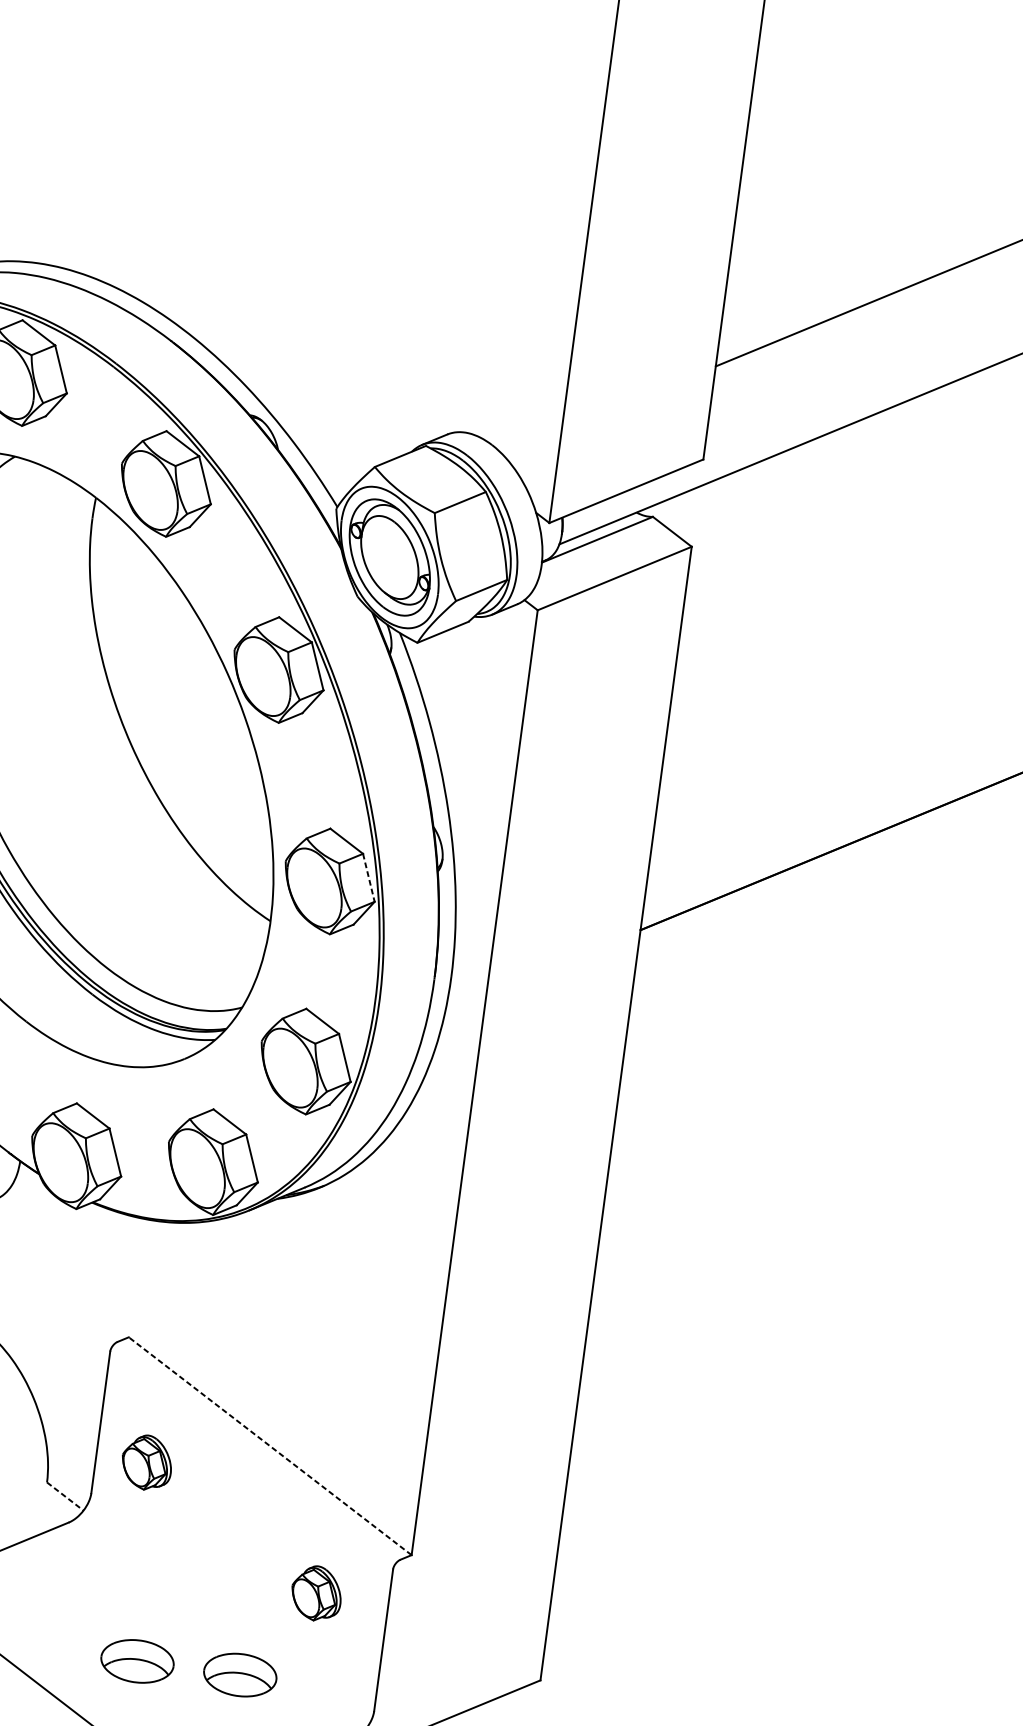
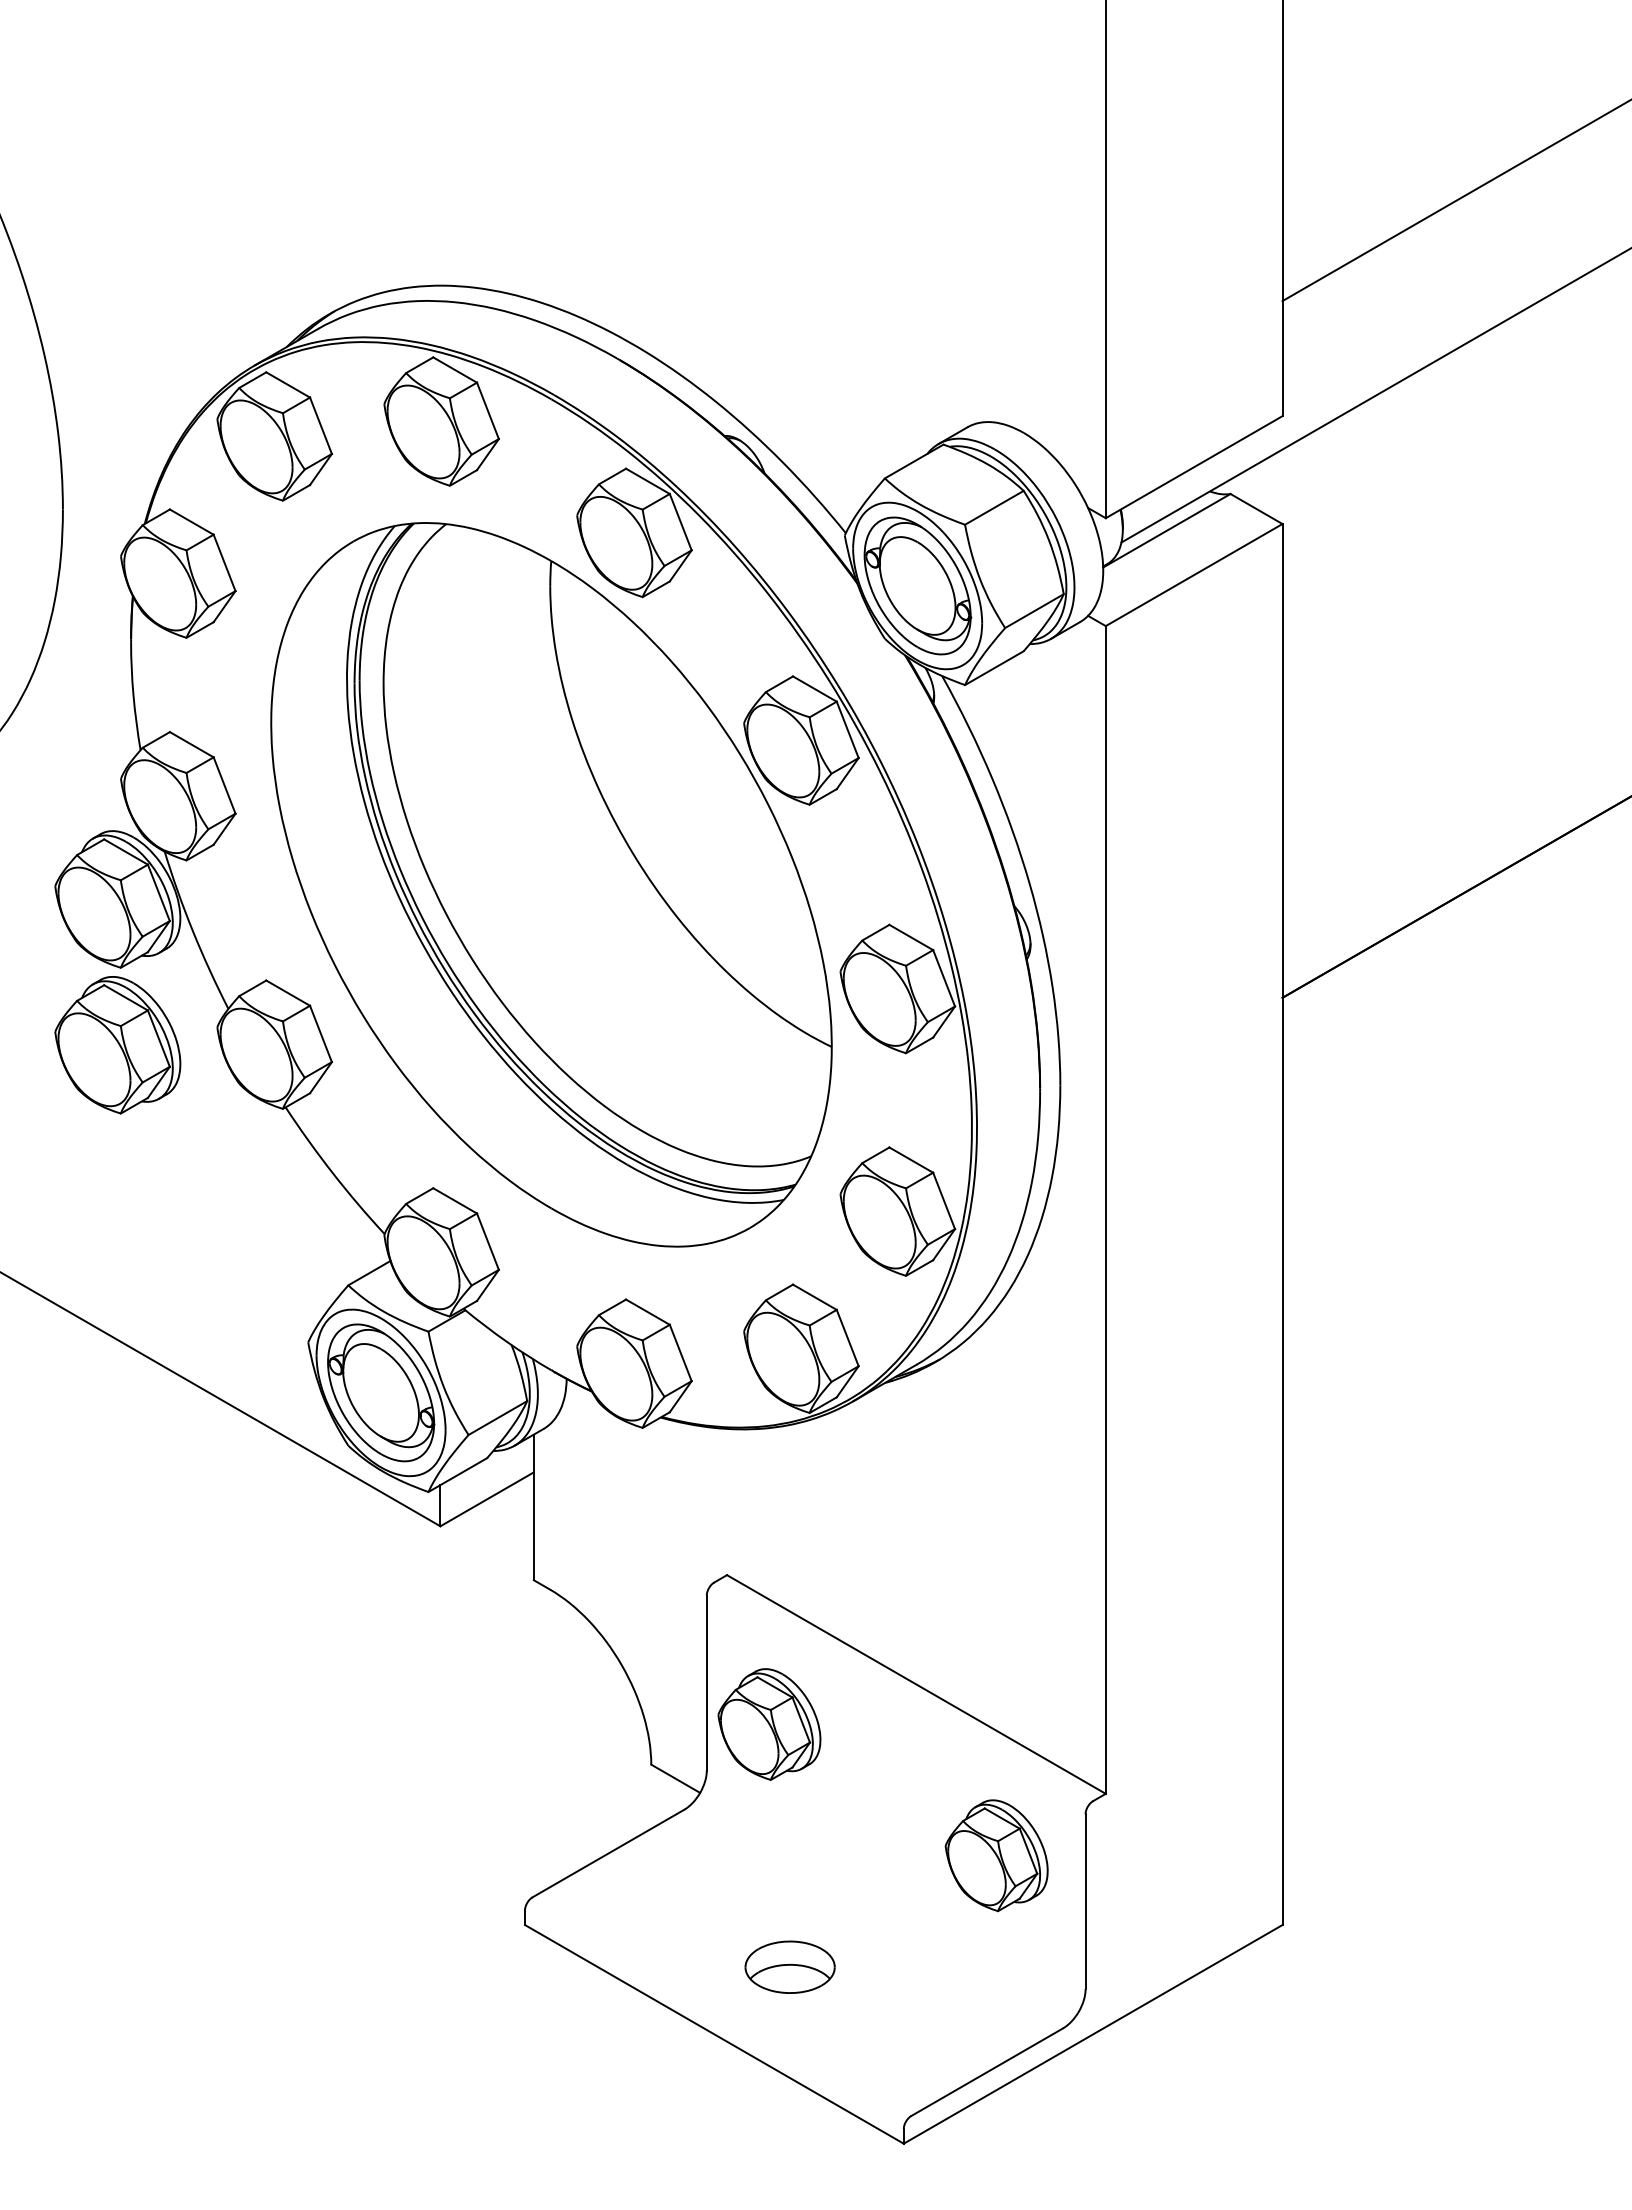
line: (369, 878) -> (944, 978), dashed -> solid
line: (270, 1446) -> (916, 1684), dashed -> solid
part: (147, 1462) -> (769, 1724), size x1.67
line: (65, 1497) -> (676, 1779), dashed -> solid
part: (316, 1593) -> (996, 1855), size x1.67
part: (239, 1674) -> (916, 1966), removed

